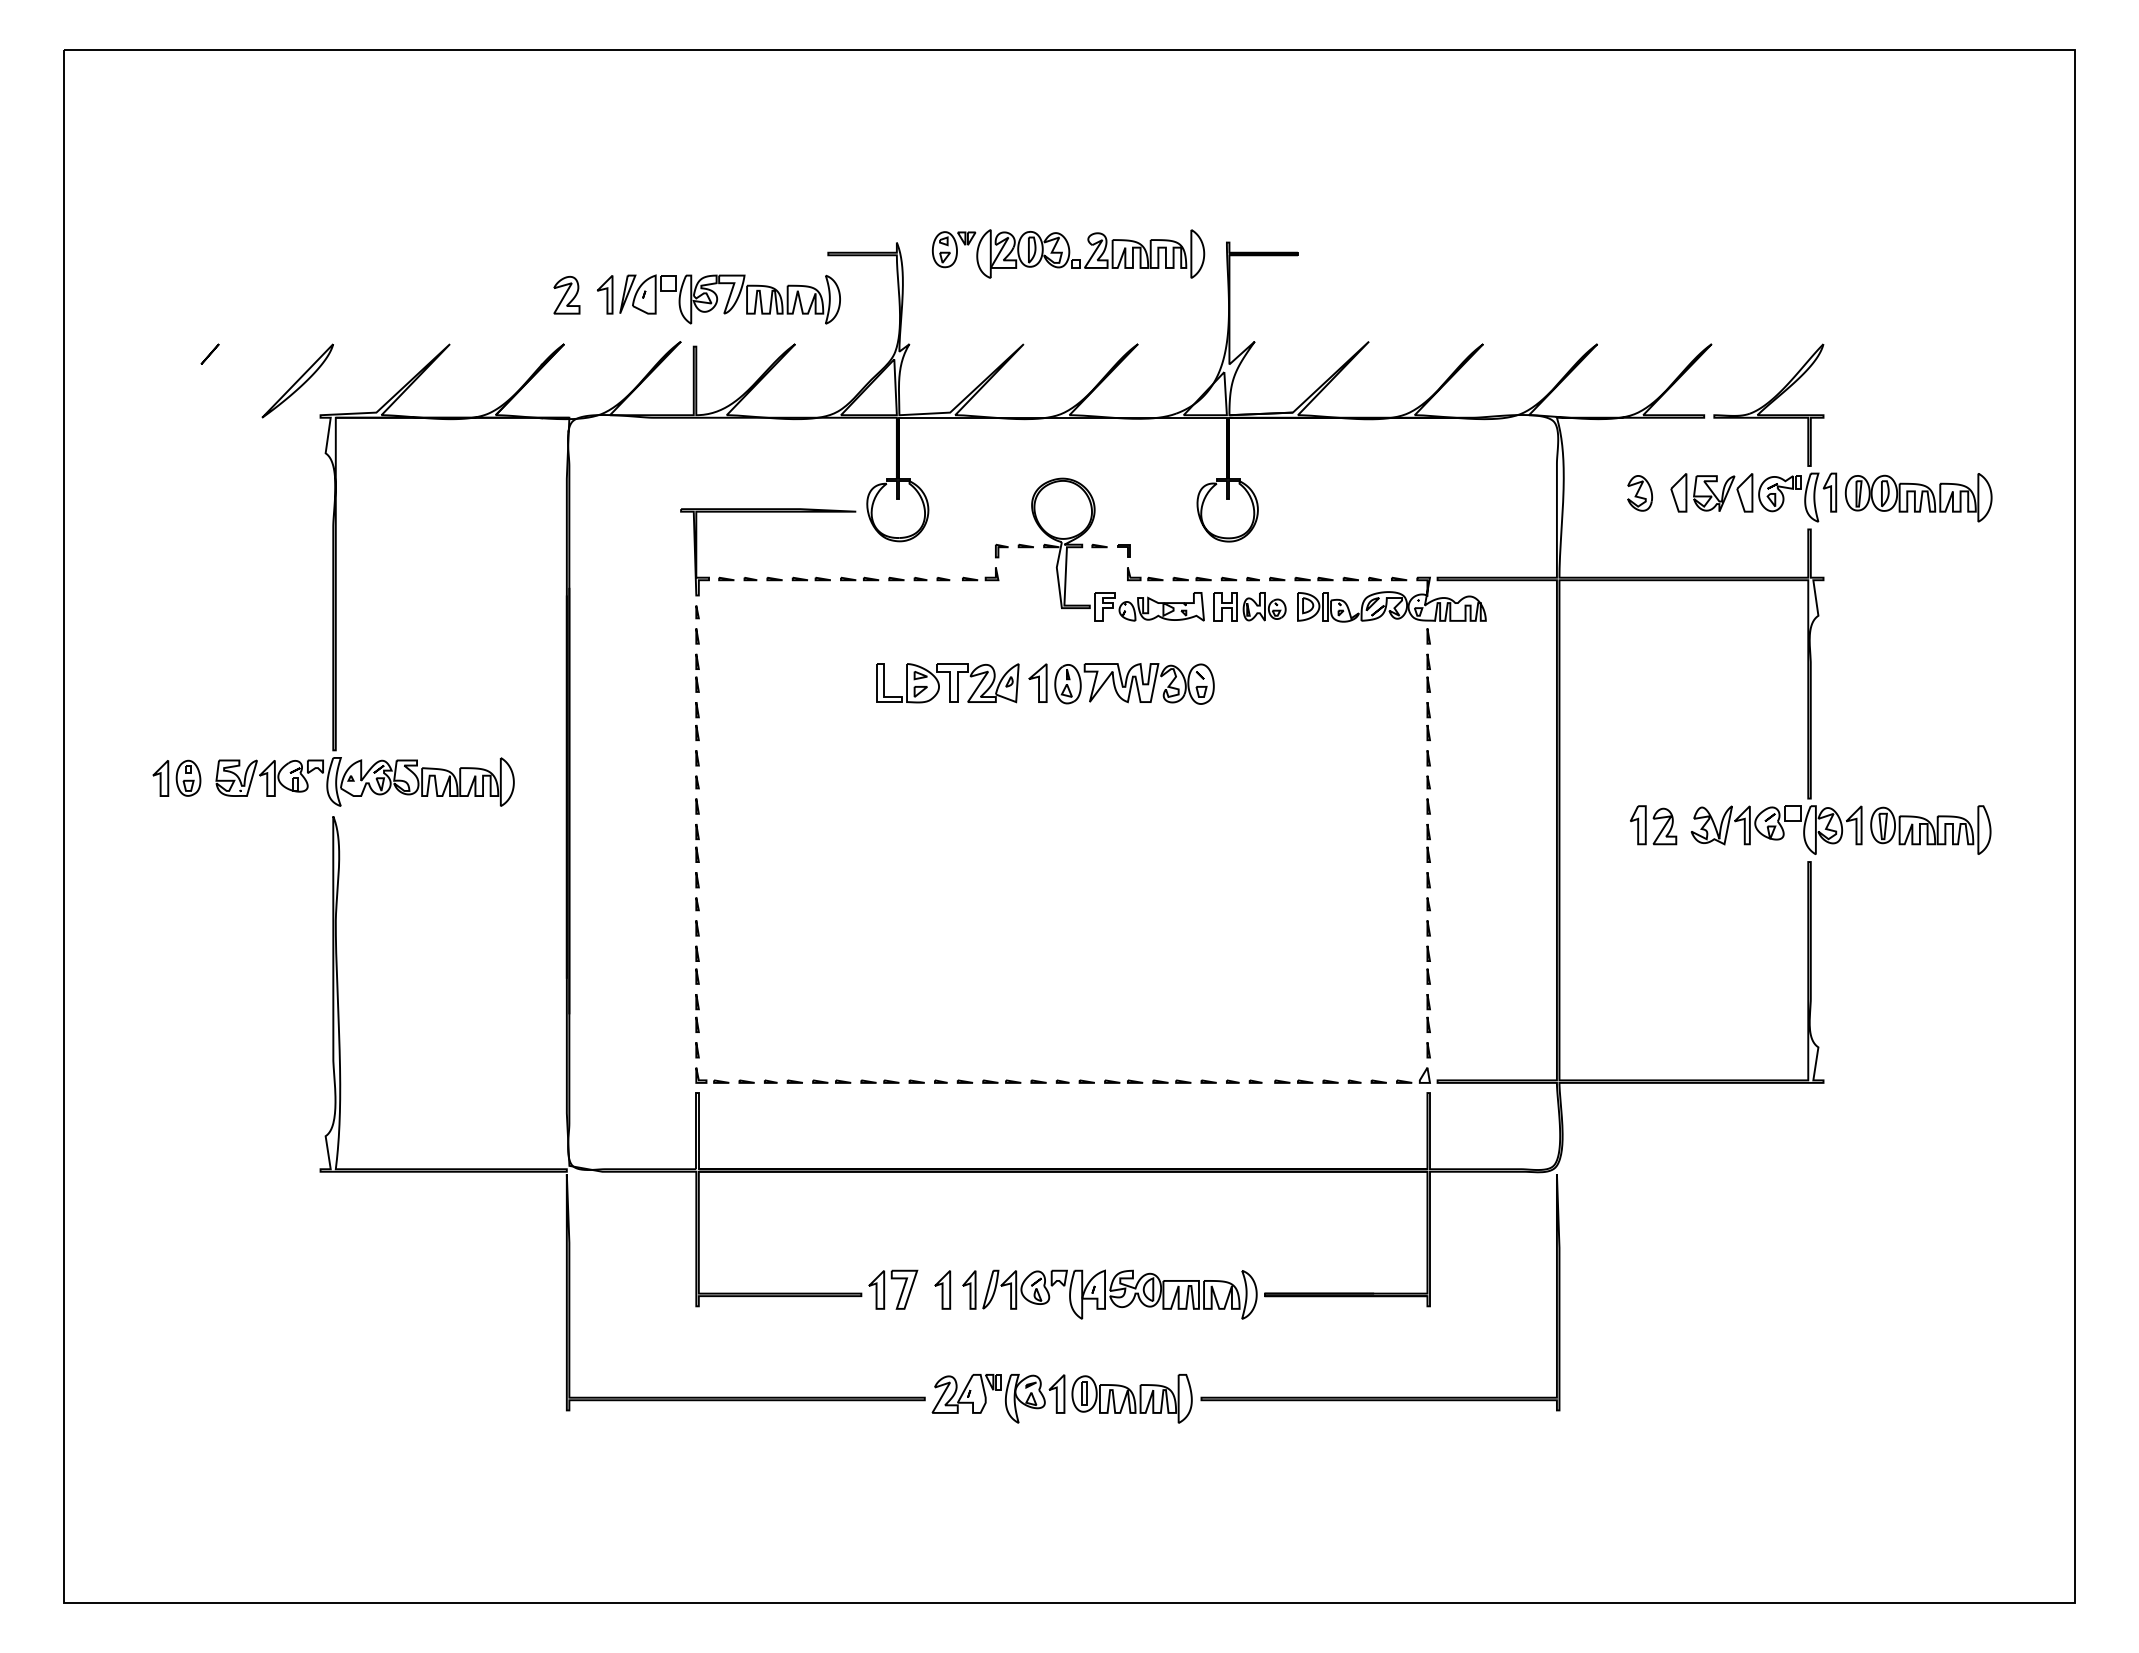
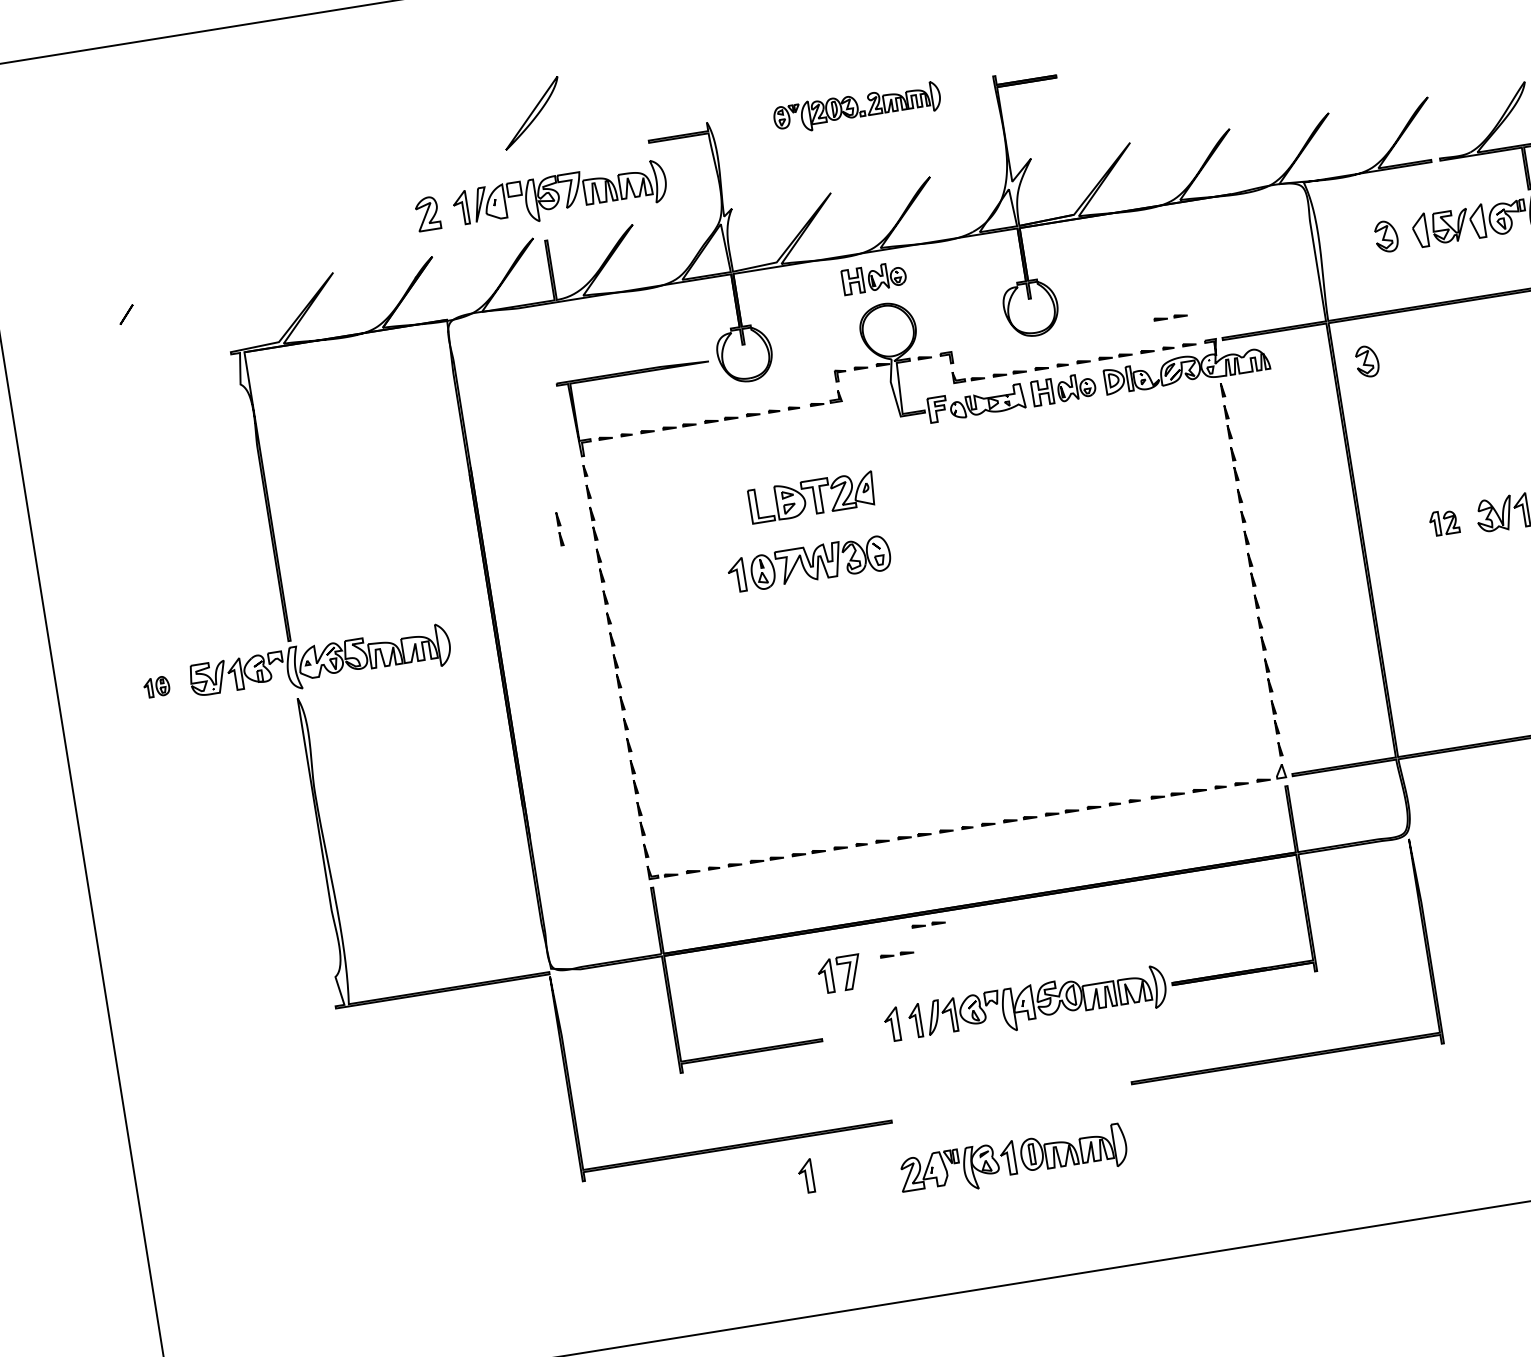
part: (1068, 253) -> (857, 107), size x0.7
part: (297, 380) -> (531, 112), moved
part: (1056, 447) -> (873, 277), added
line: (1379, 545) -> (1167, 318), added
part: (1596, 630) -> (1367, 361), added
line: (658, 669) -> (559, 525), added
part: (1121, 683) -> (809, 564), moved
part: (176, 777) -> (156, 686), size x0.6
part: (1653, 825) -> (1444, 522), size x0.7
part: (1001, 1183) -> (928, 924), added
part: (960, 1211) -> (896, 954), added
part: (885, 1289) -> (833, 974), moved
part: (1061, 1398) -> (1012, 1161), moved
part: (818, 1444) -> (805, 1175), added

